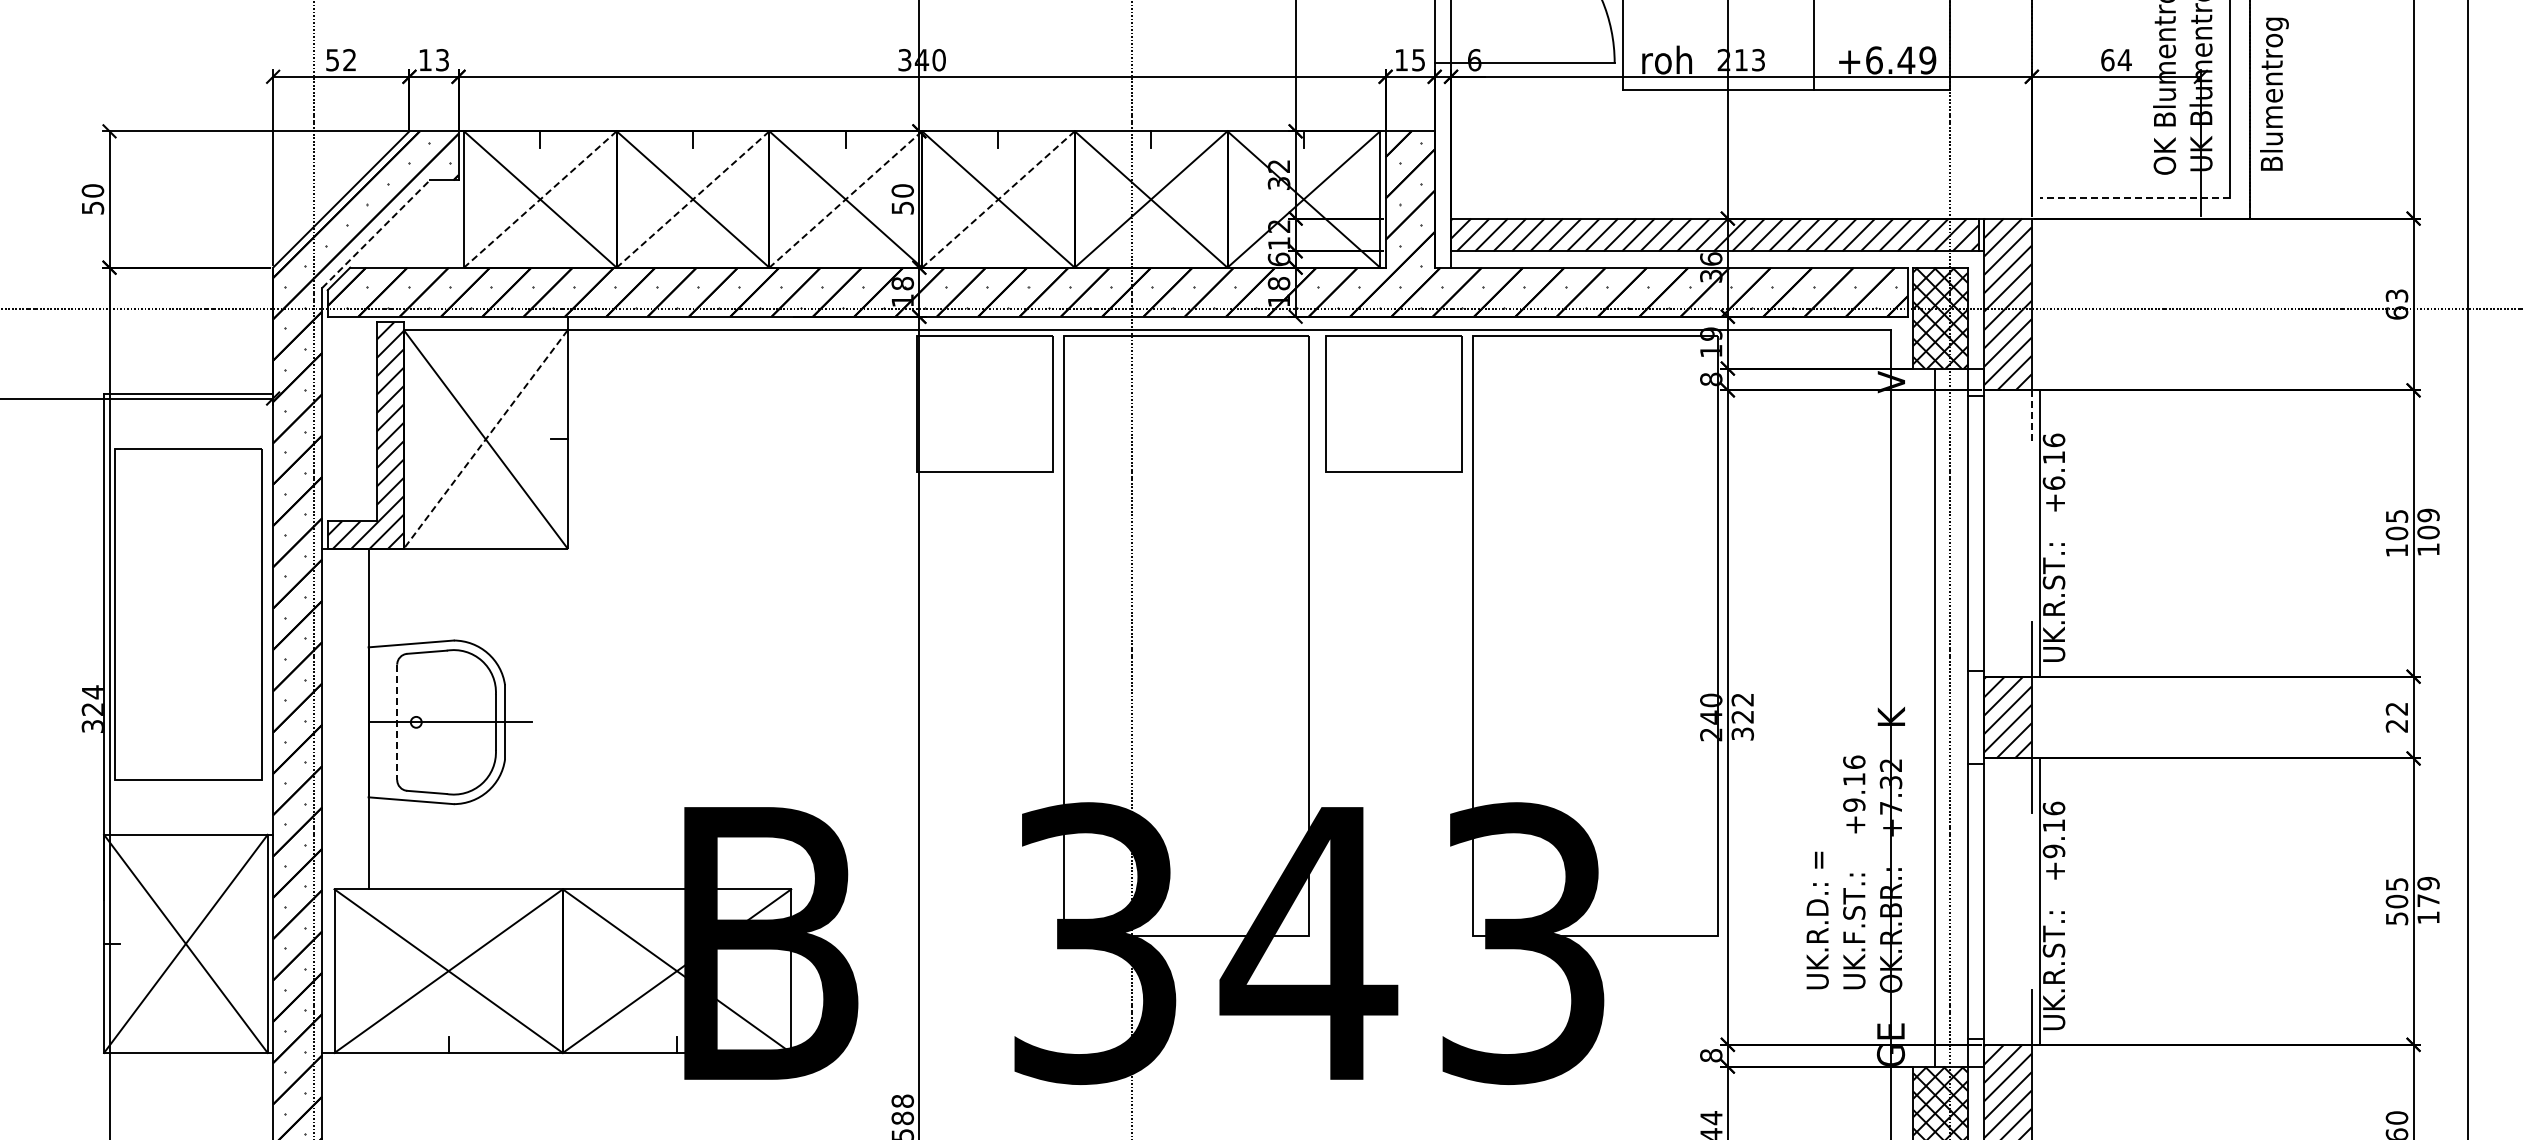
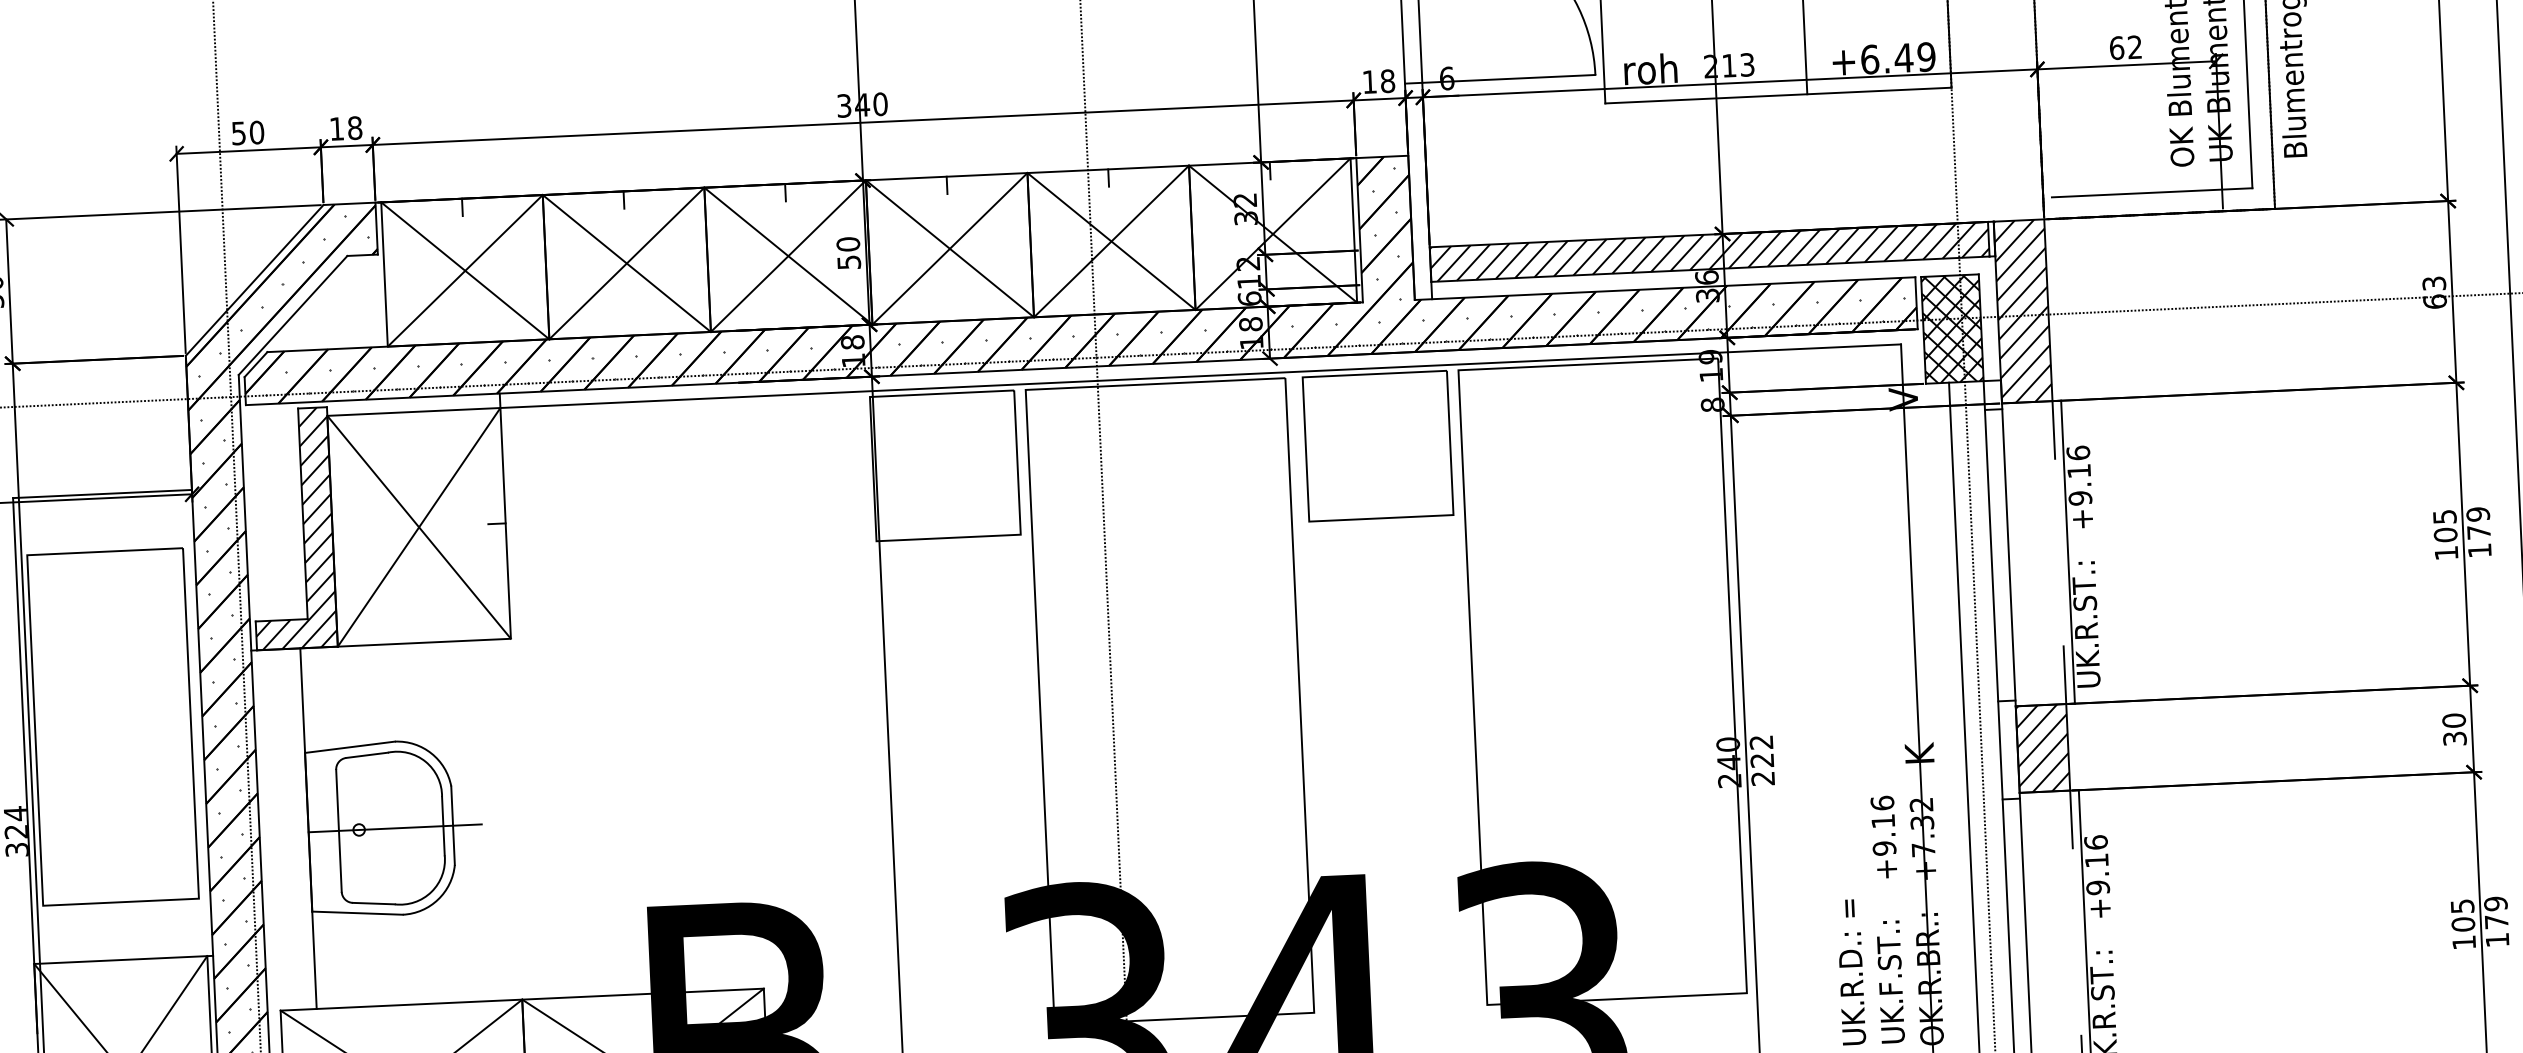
text: (349, 60) -> (256, 132), 52 -> 50
text: (442, 60) -> (355, 128), 13 -> 18
text: (1418, 60) -> (1387, 81), 15 -> 18
text: (2124, 60) -> (2134, 47), 64 -> 62
line: (2134, 198) -> (2151, 193), dashed -> solid
line: (539, 199) -> (464, 270), dashed -> solid
line: (692, 199) -> (626, 263), dashed -> solid
line: (845, 199) -> (788, 256), dashed -> solid
line: (998, 199) -> (950, 248), dashed -> solid
line: (376, 233) -> (293, 314), dashed -> solid
line: (2031, 418) -> (2053, 430), dashed -> solid
line: (485, 439) -> (418, 527), dashed -> solid
text: (2053, 483) -> (2079, 498), +6.16 -> +9.16
text: (2428, 532) -> (2478, 532), 109 -> 179
text: (2396, 717) -> (2453, 729), 22 -> 30
line: (397, 722) -> (339, 831), dashed -> solid
text: (1742, 733) -> (1762, 778), 322 -> 222
text: (2397, 918) -> (2464, 942), 505 -> 105

